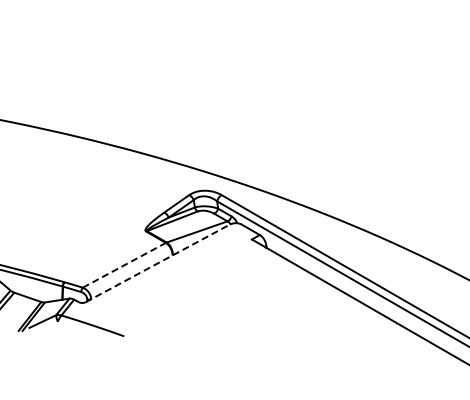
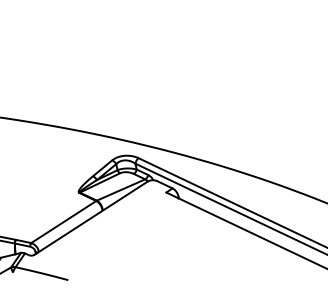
line: (157, 263) -> (90, 218), dashed -> solid
line: (124, 265) -> (63, 222), dashed -> solid

